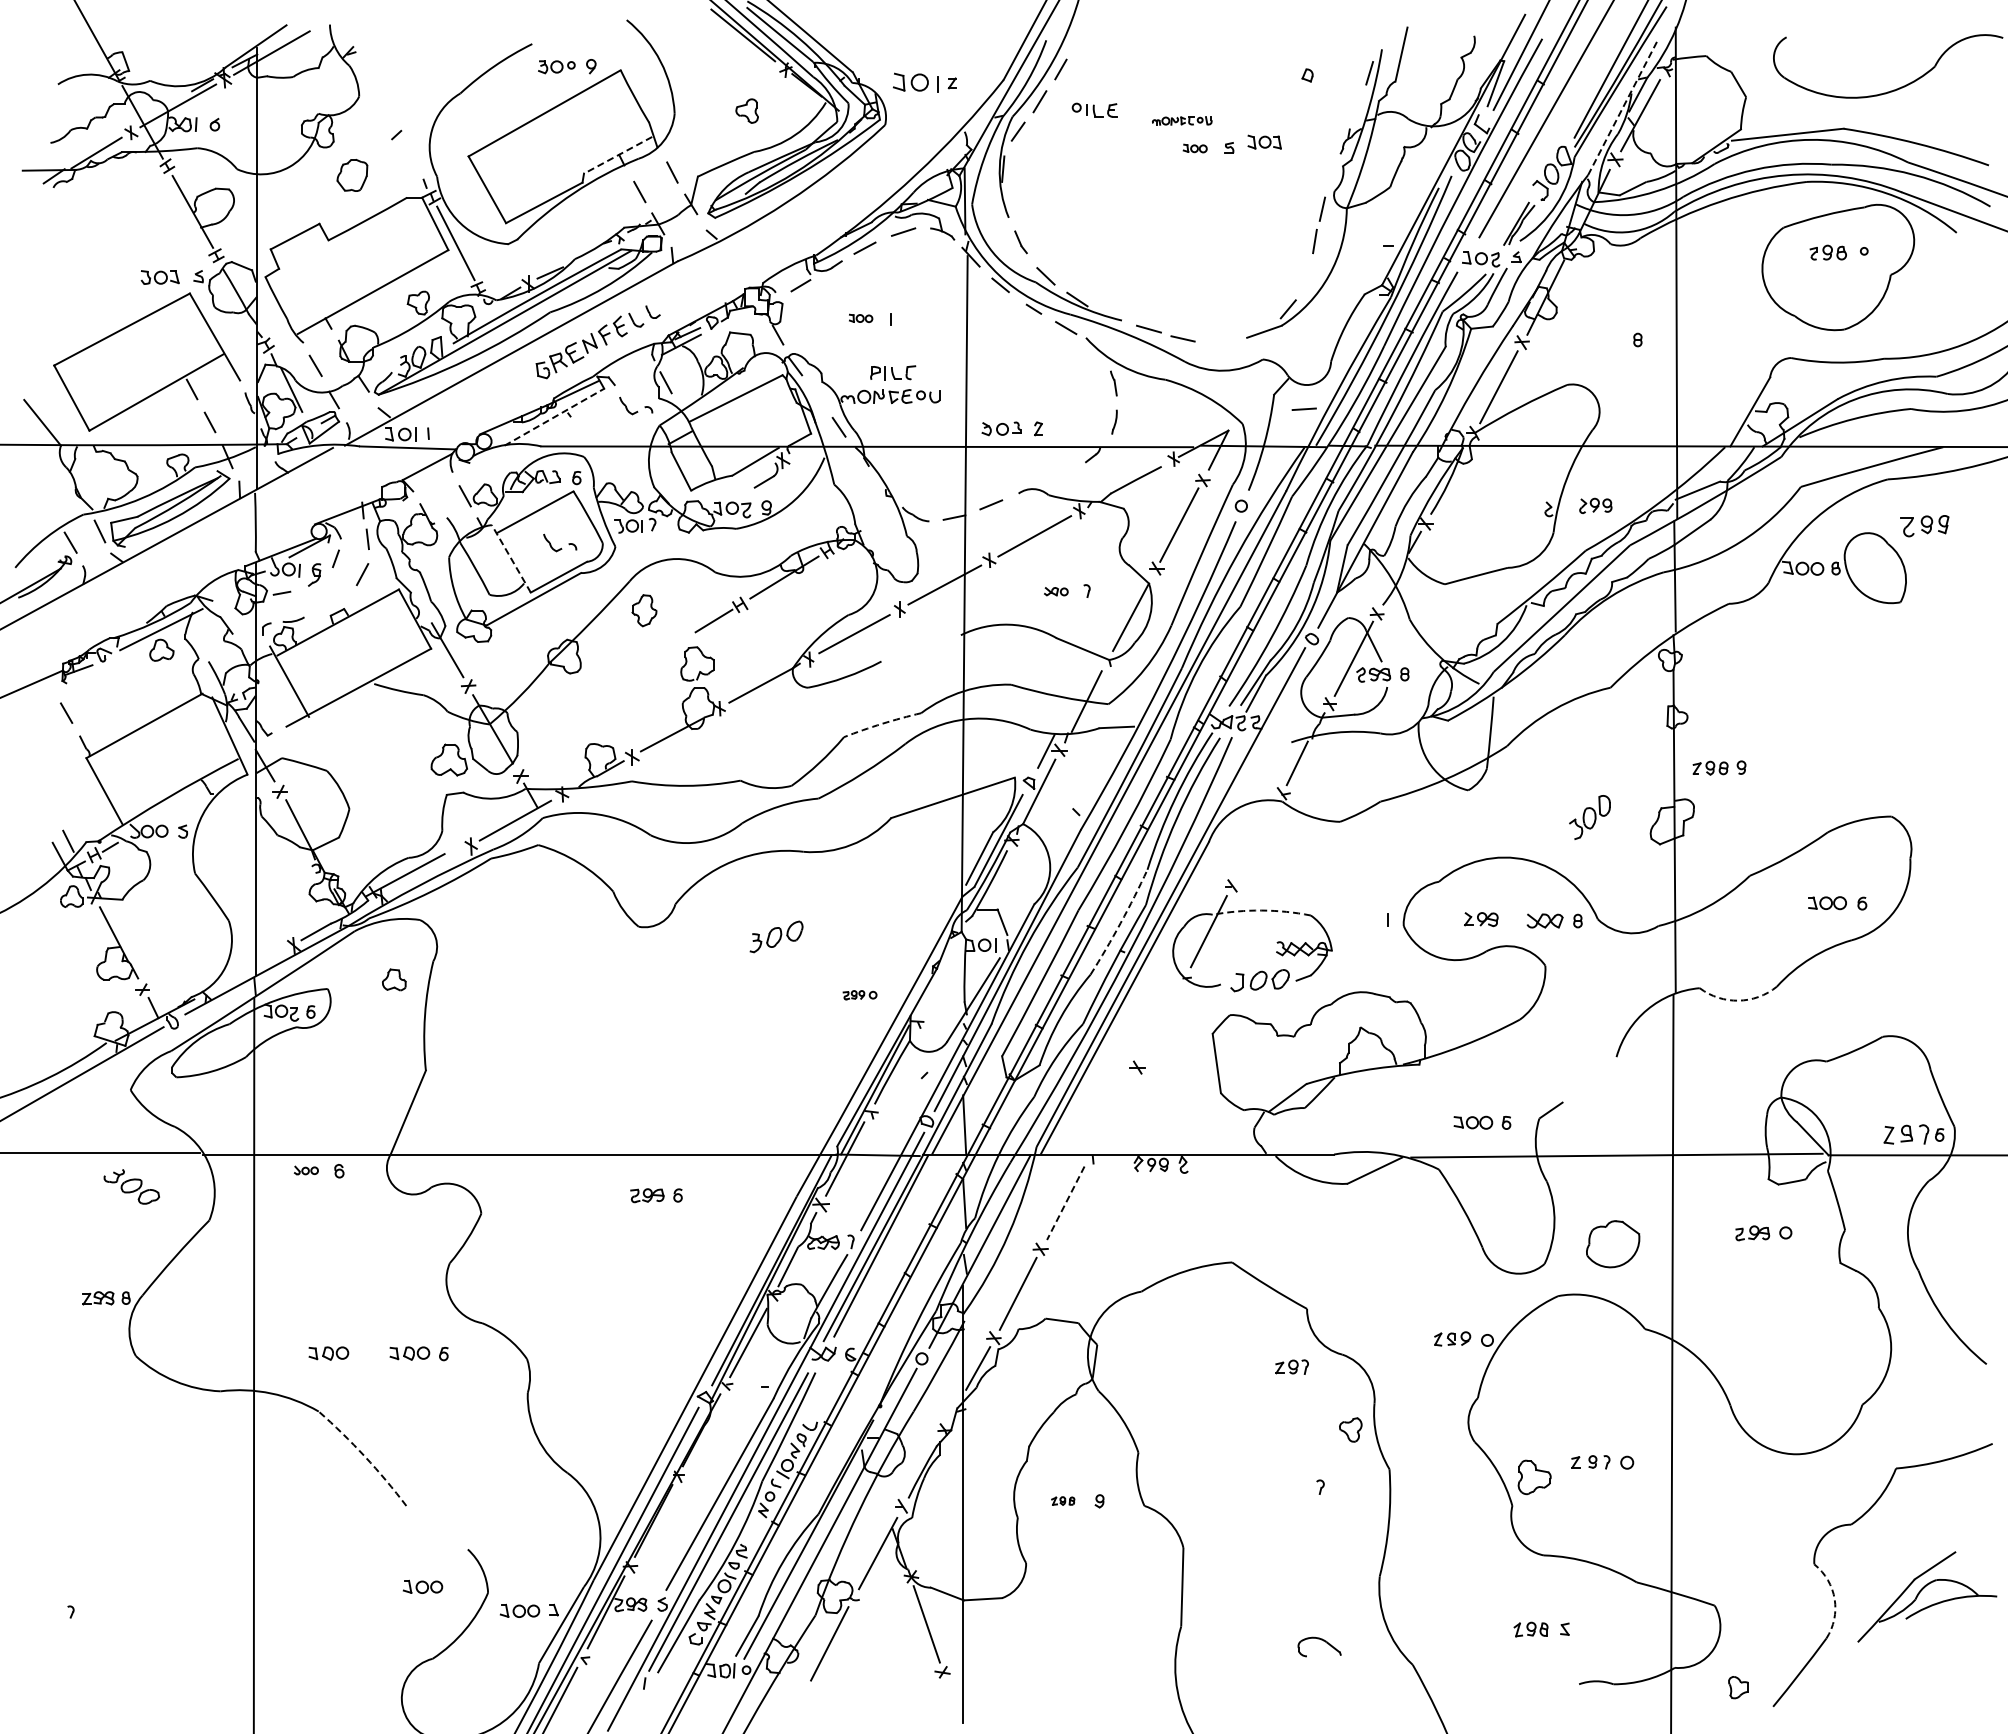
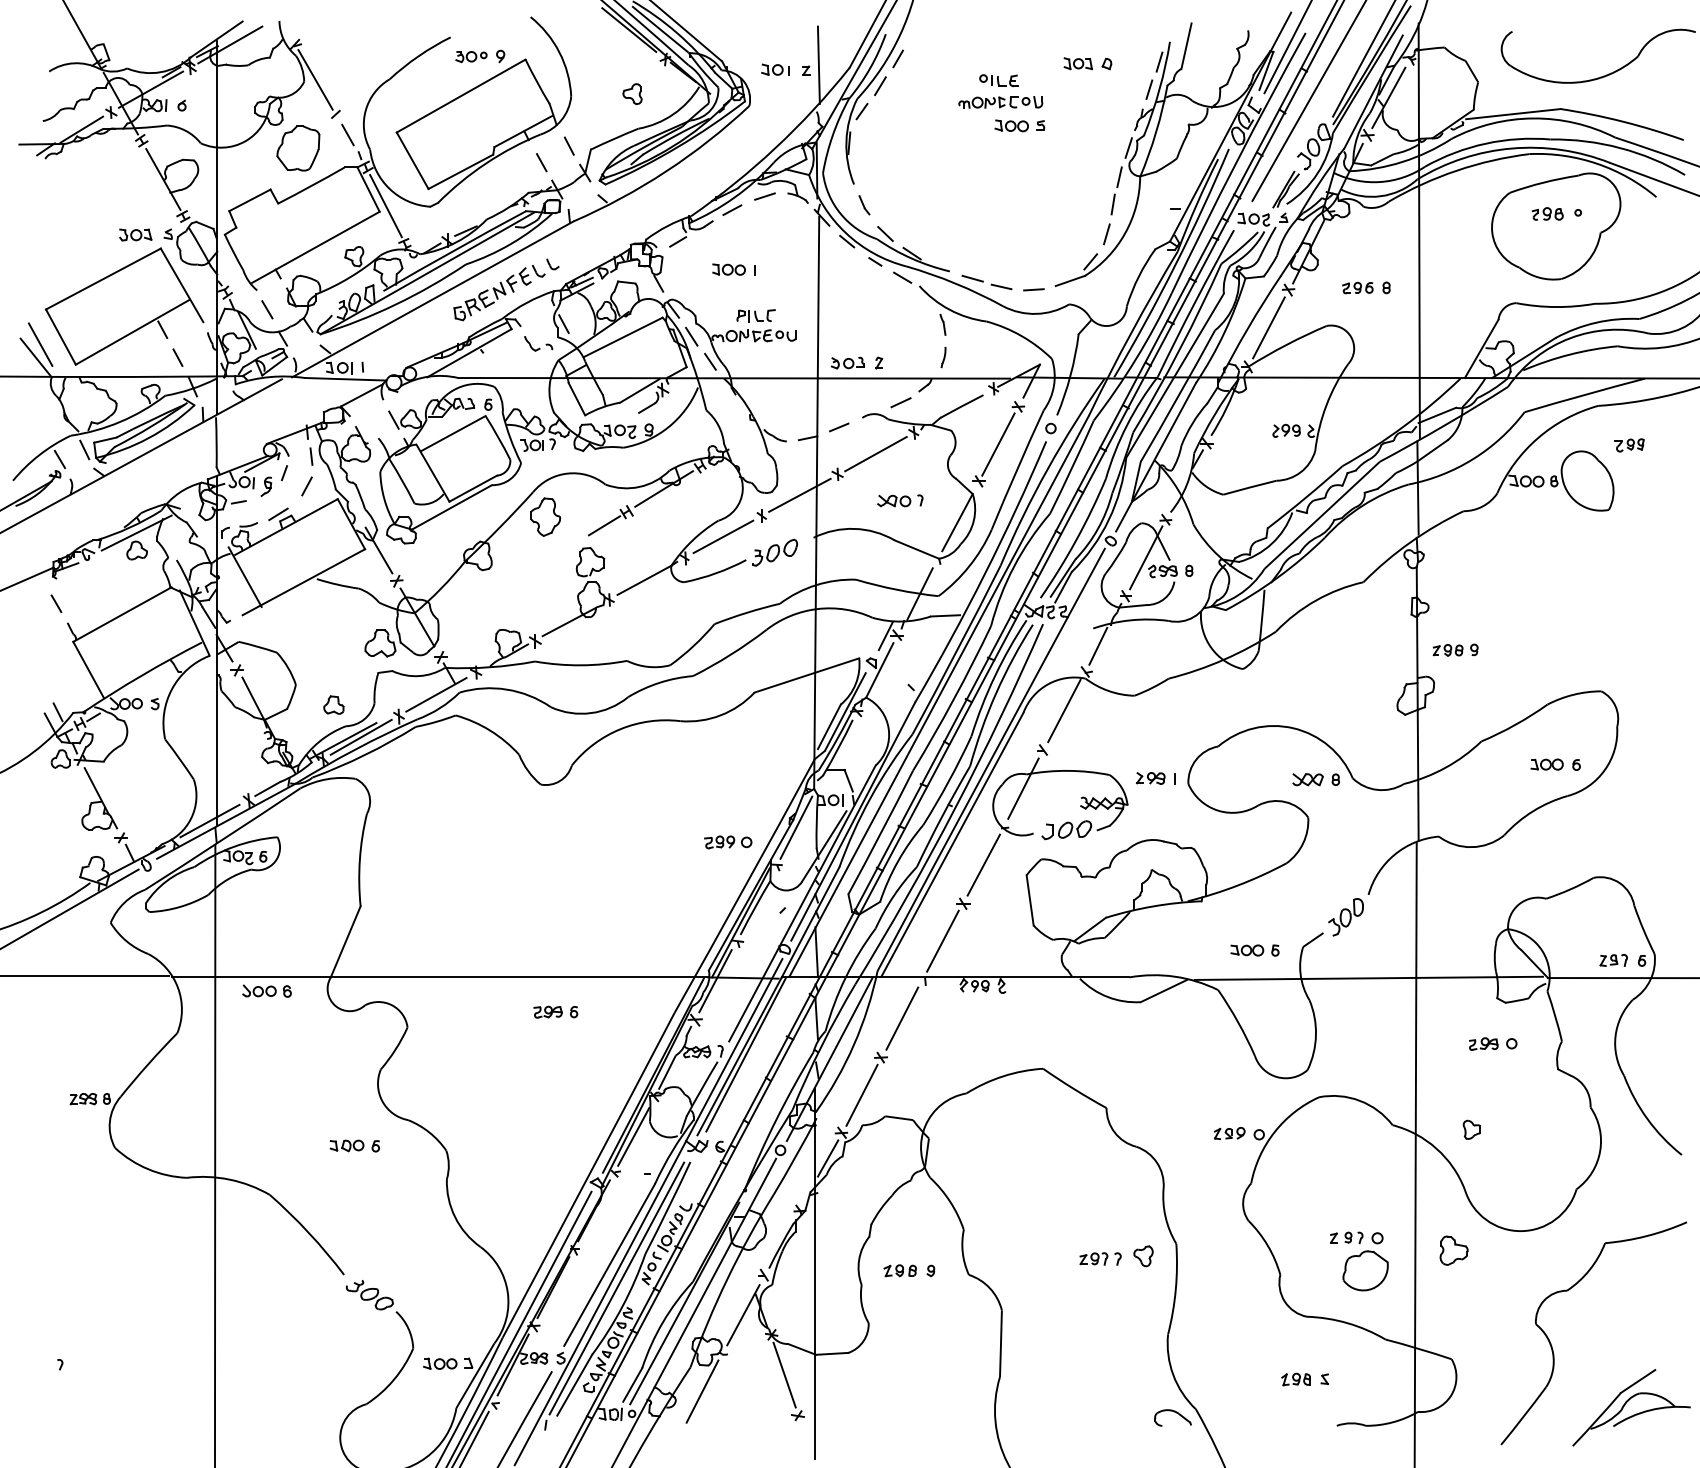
line: (967, 76) -> (819, 64), added
part: (915, 82) -> (775, 69), size x0.71
line: (372, 94) -> (315, 80), added
line: (1357, 105) -> (1149, 89), added
line: (1622, 108) -> (1373, 91), dashed -> solid
part: (1094, 109) -> (998, 80), moved
part: (1182, 120) -> (1001, 102), size x1.67
part: (1264, 141) -> (1078, 63), moved
part: (1195, 148) -> (1012, 125), size x1.67
line: (618, 155) -> (523, 131), dashed -> solid
line: (410, 159) -> (347, 135), added
line: (1333, 174) -> (1128, 147), added
part: (352, 175) -> (298, 148), size x1.67
line: (1307, 276) -> (1106, 234), added
part: (860, 318) -> (728, 269), size x1.67
part: (1603, 340) -> (1357, 288), added
line: (816, 397) -> (691, 336), added
line: (47, 407) -> (40, 345), added
line: (1303, 408) -> (1033, 289), moved
line: (554, 416) -> (469, 352), dashed -> solid
line: (1064, 475) -> (901, 402), added
part: (1595, 505) -> (1286, 430), moved
part: (1924, 525) -> (1629, 444), size x0.71
part: (560, 542) -> (474, 459), removed
line: (511, 558) -> (433, 472), dashed -> solid
part: (1056, 591) -> (894, 500), size x1.67
line: (328, 607) -> (278, 514), added
part: (644, 610) -> (545, 516), size x1.43
arc: (882, 723) -> (747, 612), dashed -> solid
part: (1589, 817) -> (1345, 917), moved
line: (1257, 839) -> (1064, 710), added
line: (426, 870) -> (361, 736), added
arc: (1261, 910) -> (1067, 770), dashed -> solid
part: (1481, 919) -> (1150, 778), moved
arc: (1120, 923) -> (948, 781), dashed -> solid
part: (776, 936) -> (775, 552), moved
line: (247, 969) -> (209, 820), added
line: (940, 977) -> (796, 827), added
part: (394, 979) -> (334, 704), moved
part: (859, 995) -> (727, 842), size x1.67
arc: (1738, 1000) -> (1471, 847), dashed -> solid
line: (1161, 1021) -> (983, 864), added
line: (1113, 1111) -> (942, 940), added
part: (1905, 1134) -> (1613, 960), size x0.71
part: (306, 1170) -> (259, 990), size x1.67
part: (131, 1186) -> (369, 1294), moved
line: (1065, 1203) -> (902, 1018), dashed -> solid
part: (1613, 1244) -> (1365, 1271), moved
part: (328, 1353) -> (278, 1145), removed
part: (1291, 1366) -> (1093, 1258), moved
part: (1350, 1429) -> (1143, 1255), moved
arc: (364, 1456) -> (308, 1233), dashed -> solid
part: (1534, 1477) -> (1453, 1250), moved
part: (1062, 1500) -> (899, 1270), size x1.67
part: (422, 1586) -> (357, 1343), removed
part: (1922, 1590) -> (1627, 1402), moved
arc: (1834, 1599) -> (1553, 1354), dashed -> solid
part: (1321, 1640) -> (1174, 1412), moved
part: (1738, 1687) -> (1471, 1129), moved

